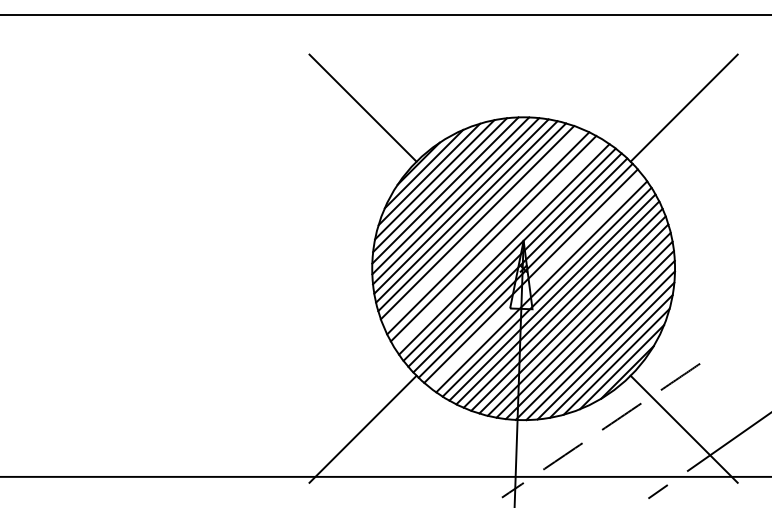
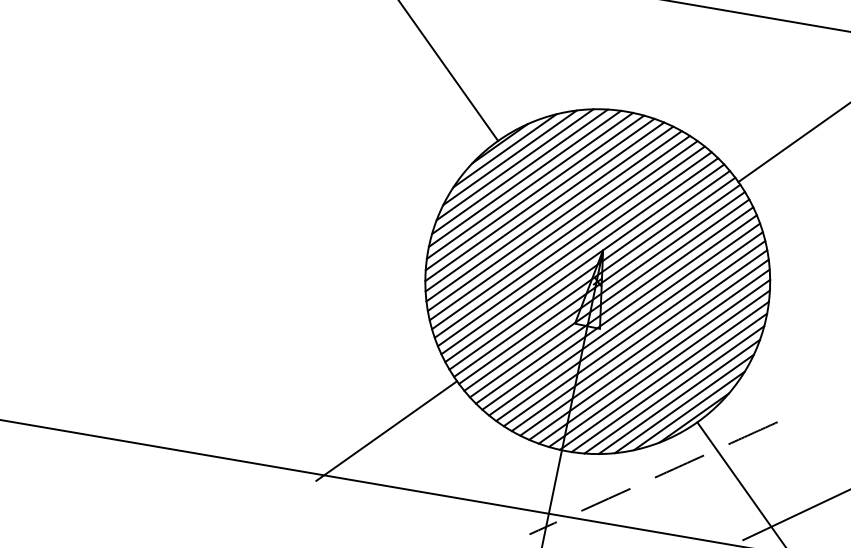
line: (482, 227) -> (559, 227), added
line: (498, 243) -> (574, 248), added
line: (536, 281) -> (609, 298), added

